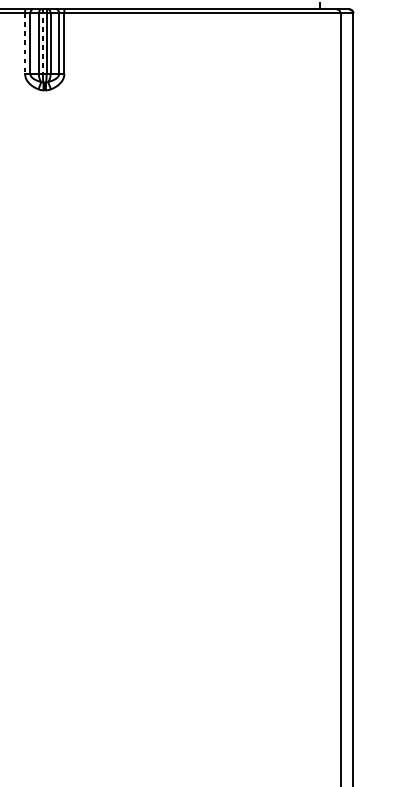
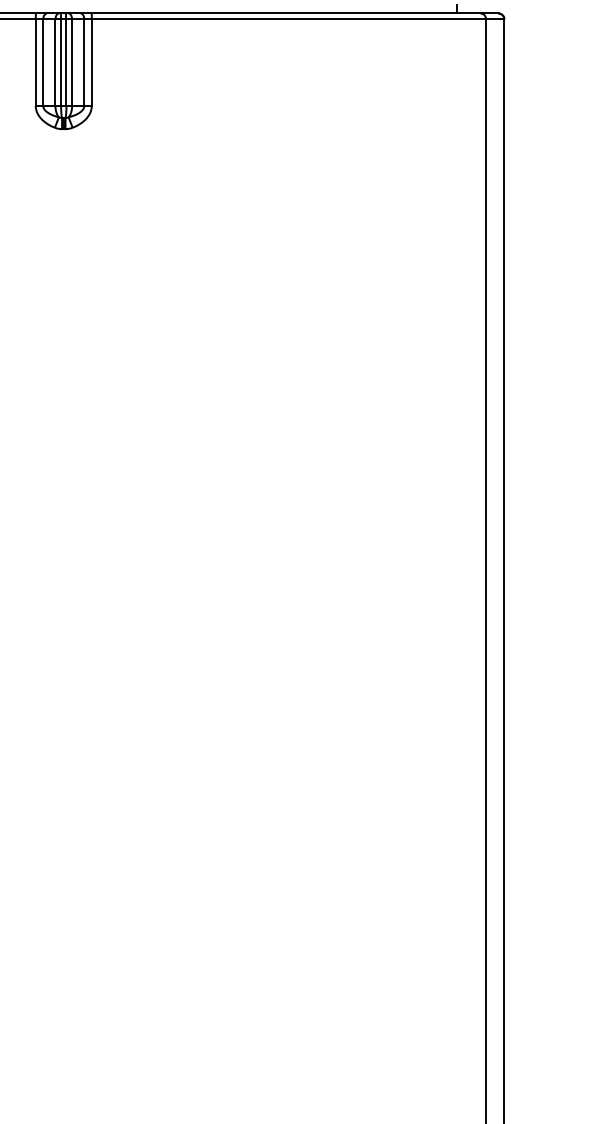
line: (43, 42) -> (61, 60), dashed -> solid
line: (24, 44) -> (35, 63), dashed -> solid

